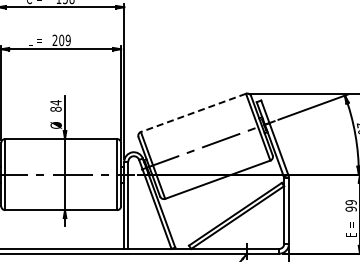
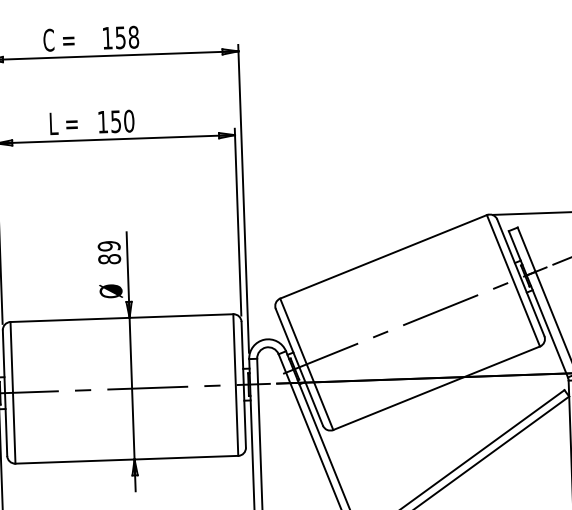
text: (61, 40) -> (115, 121), 209 -> 150
text: (55, 102) -> (108, 245), 84 -> 89
line: (193, 112) -> (383, 256), dashed -> solid

